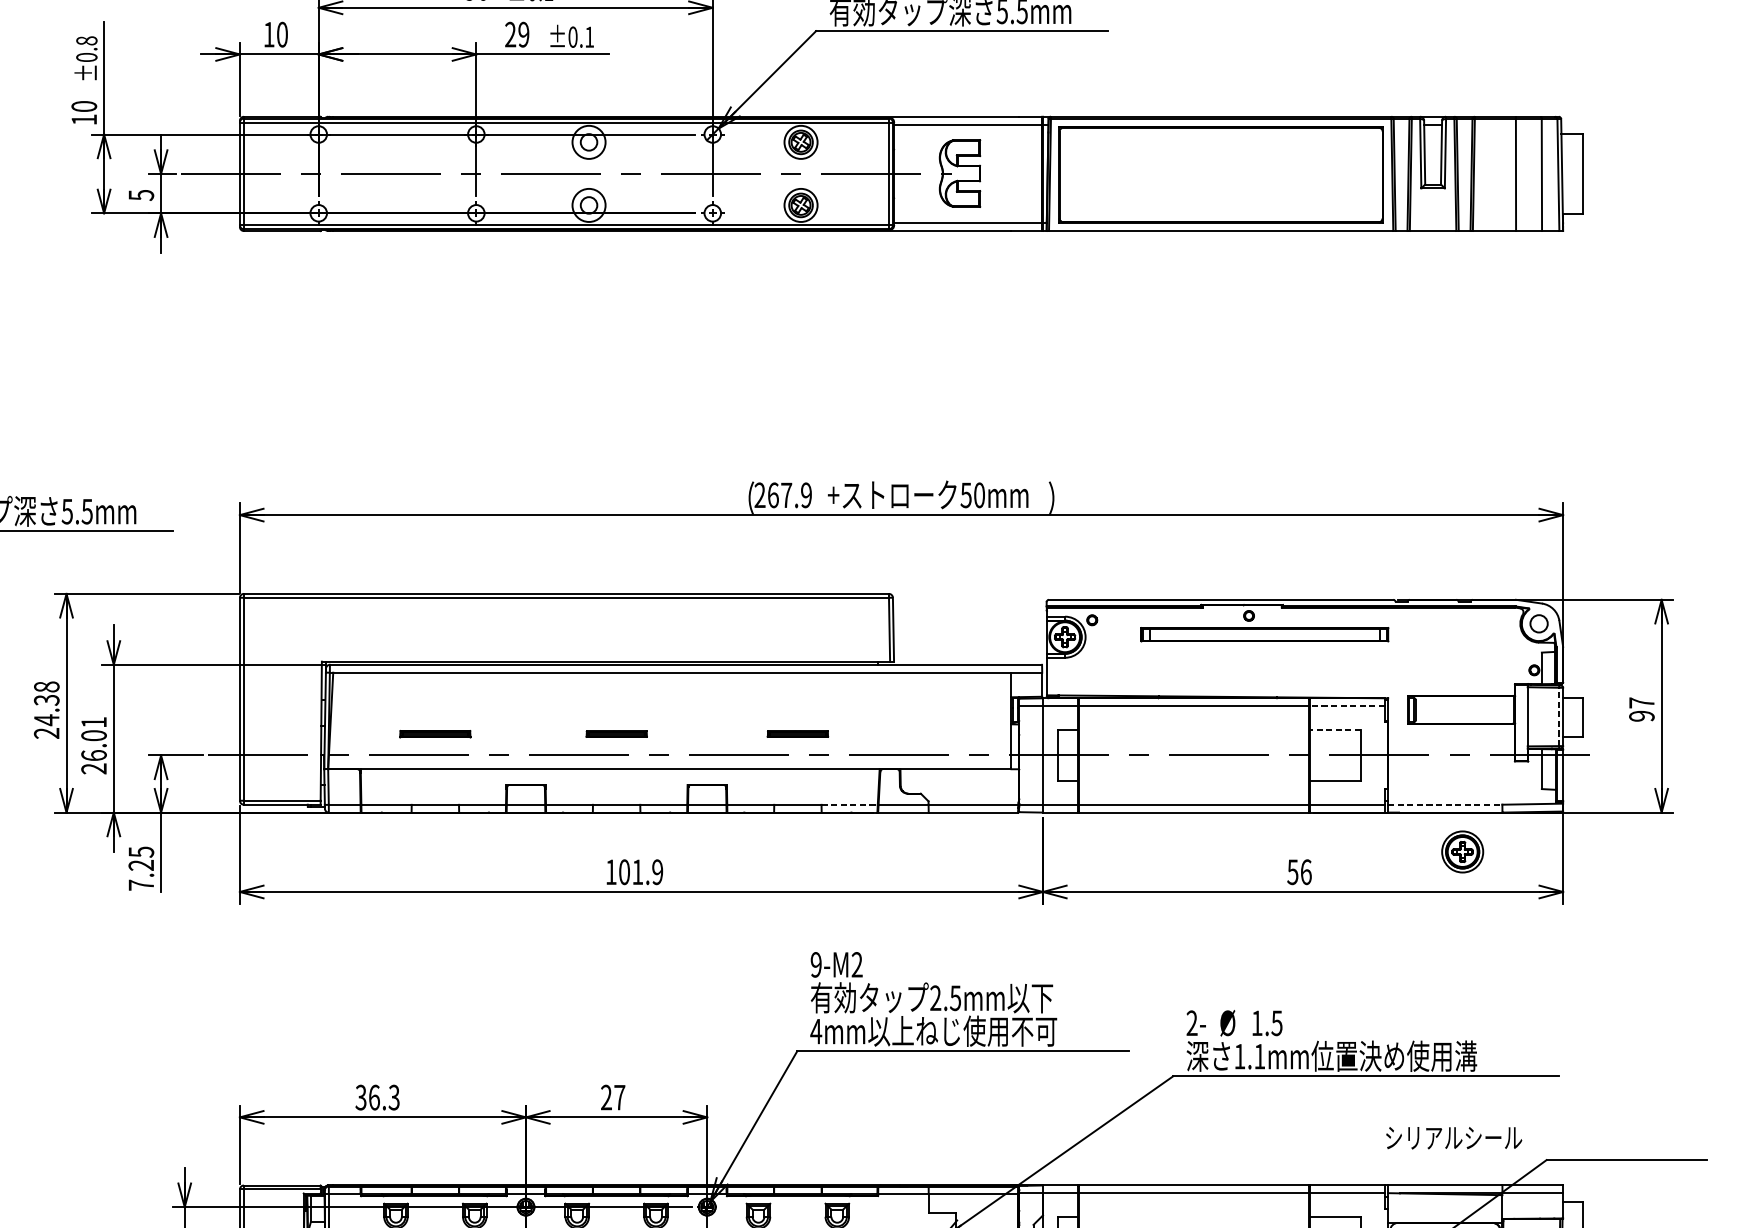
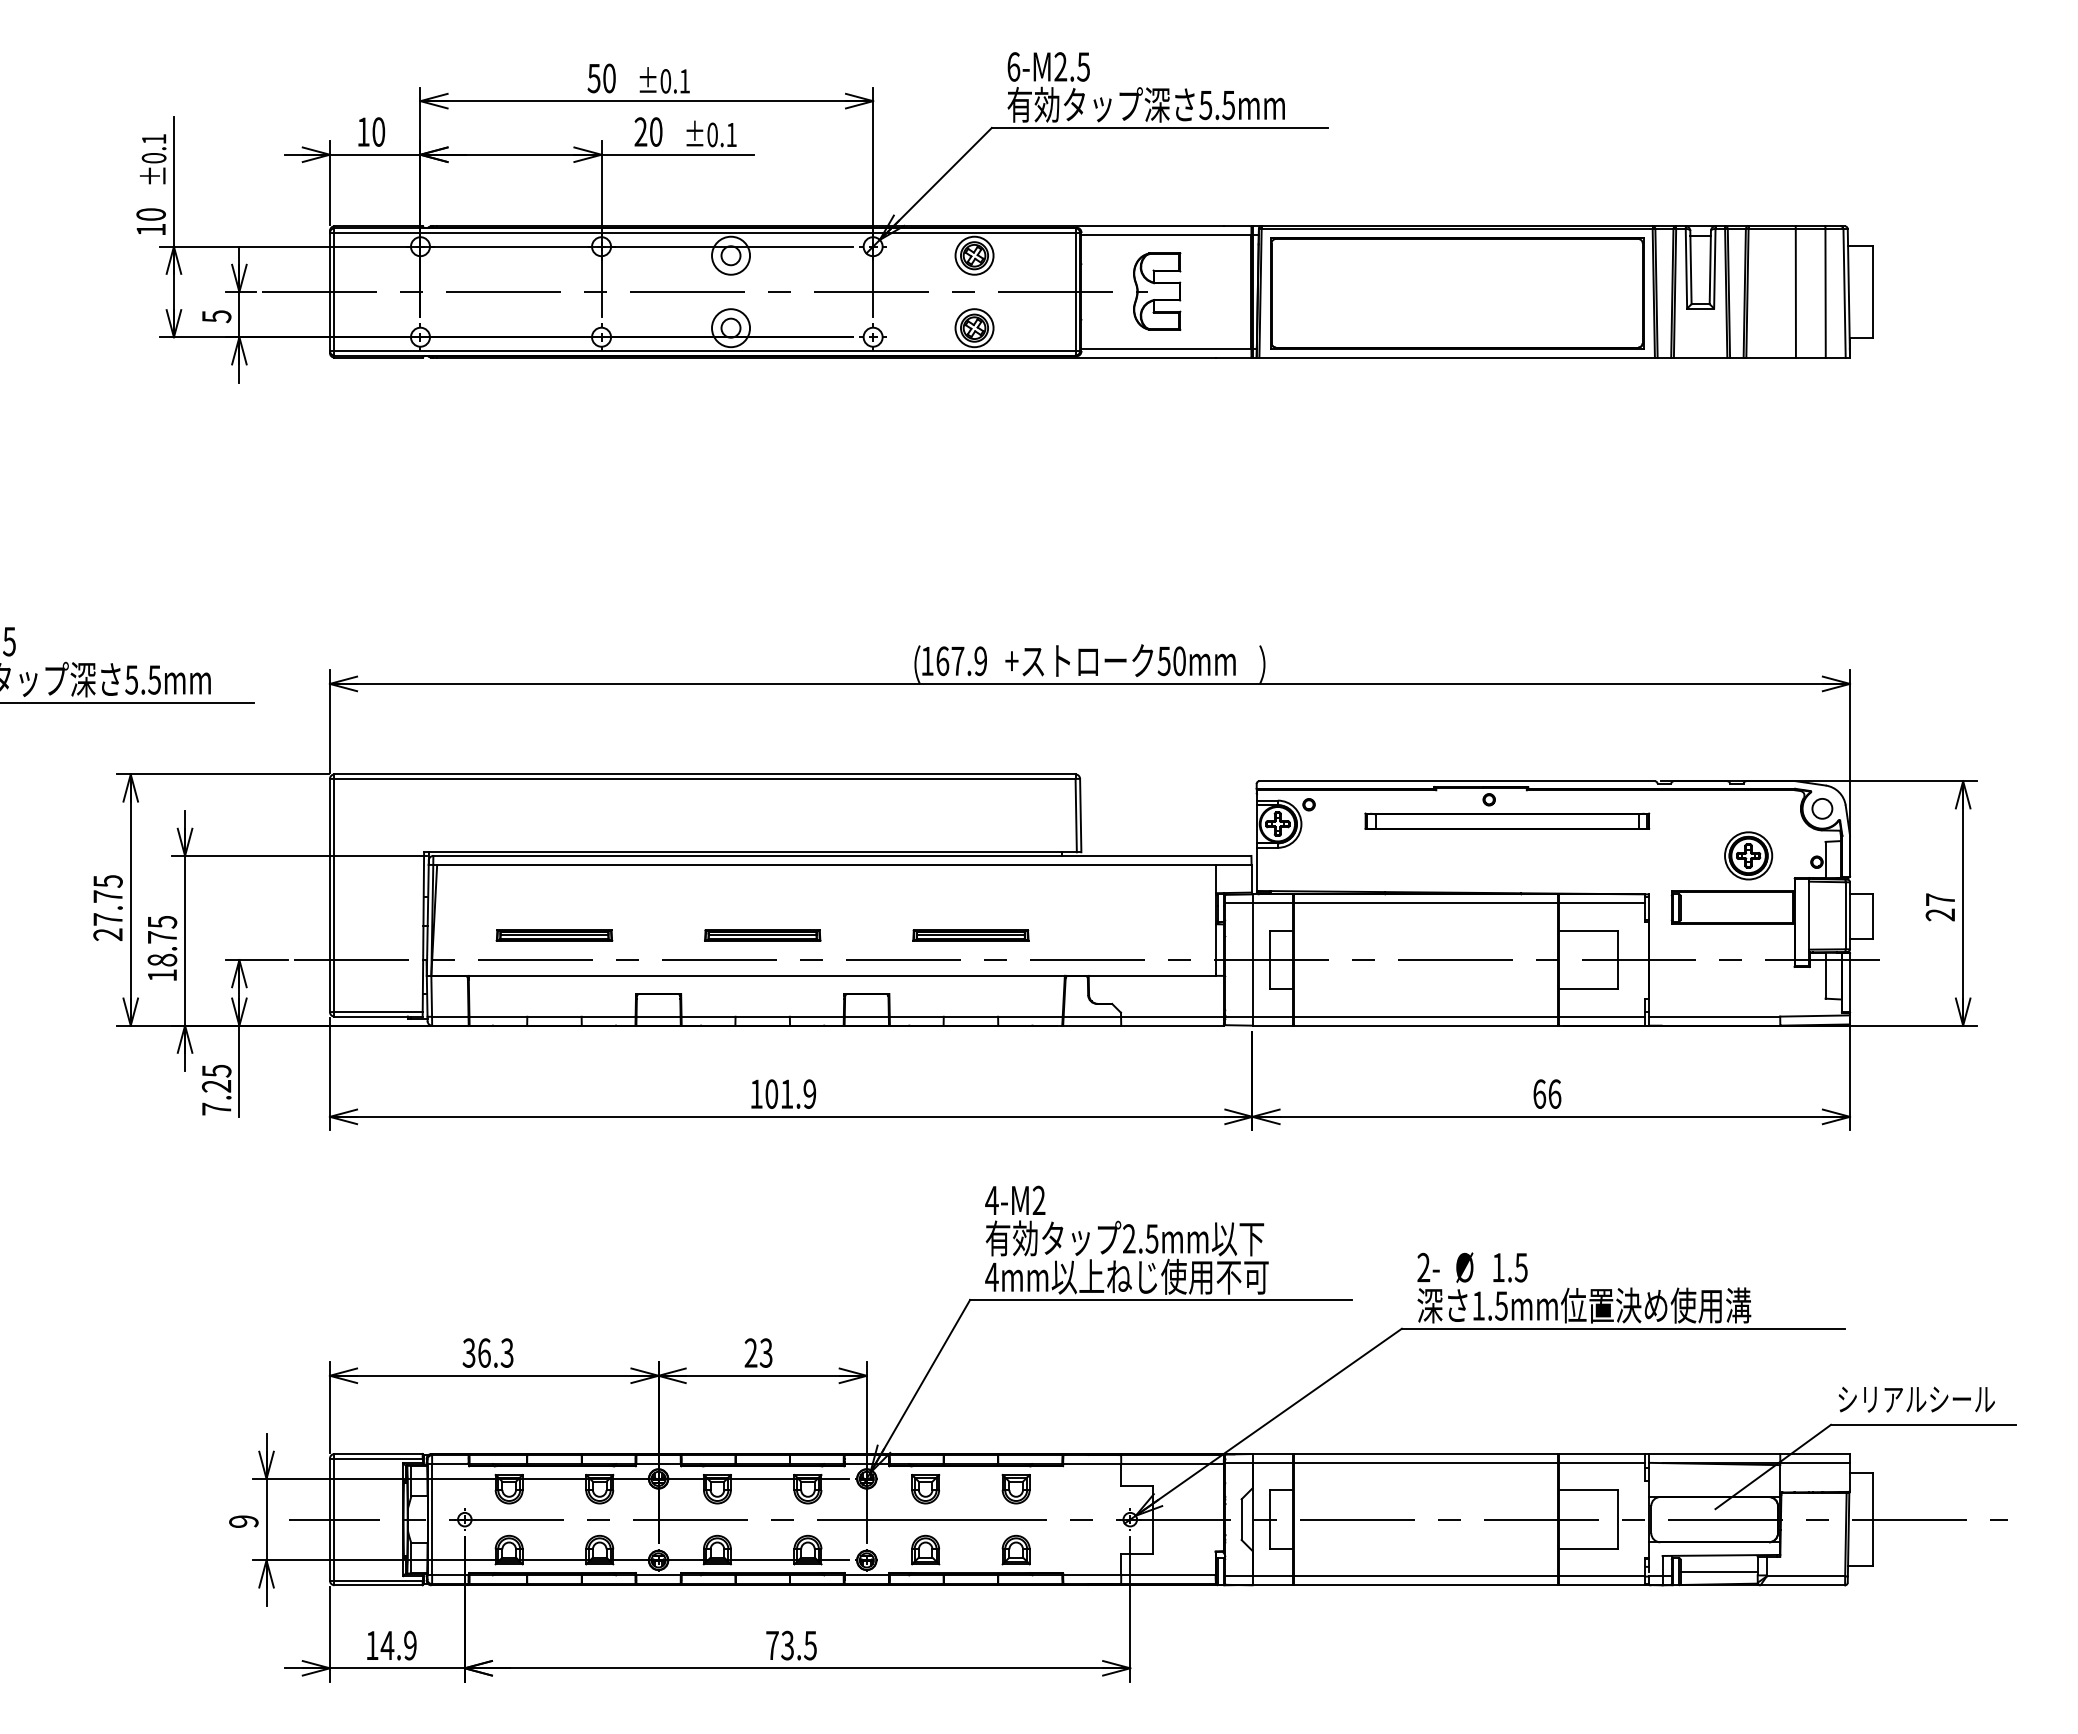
text: (523, 34) -> (655, 131), 29 -> 20
text: (86, 40) -> (153, 138), ±0.8 -> ±0.1
text: (760, 494) -> (927, 660), 267.9 -> 167.9
text: (46, 703) -> (107, 900), 24.38 -> 27.75
line: (1346, 706) -> (1601, 903), dashed -> solid
text: (1641, 715) -> (1940, 914), 97 -> 27
line: (1559, 716) -> (1845, 915), dashed -> solid
line: (1334, 729) -> (1587, 930), dashed -> solid
part: (435, 734) -> (554, 935), size x1.43
part: (616, 734) -> (762, 935), size x1.67
part: (797, 734) -> (970, 935), size x1.67
text: (94, 745) -> (162, 948), 26.01 -> 18.75
line: (849, 804) -> (1030, 1016), dashed -> solid
line: (1445, 804) -> (1714, 1016), dashed -> solid
part: (1462, 851) -> (1748, 855), moved
text: (1292, 871) -> (1539, 1093), 56 -> 66
text: (815, 964) -> (991, 1200), 9-M2 -> 4-M2
text: (1259, 1056) -> (1501, 1305), 1.1mm -> 1.5mm
text: (619, 1097) -> (765, 1352), 27 -> 23
text: (1453, 1138) -> (1916, 1399), moved

